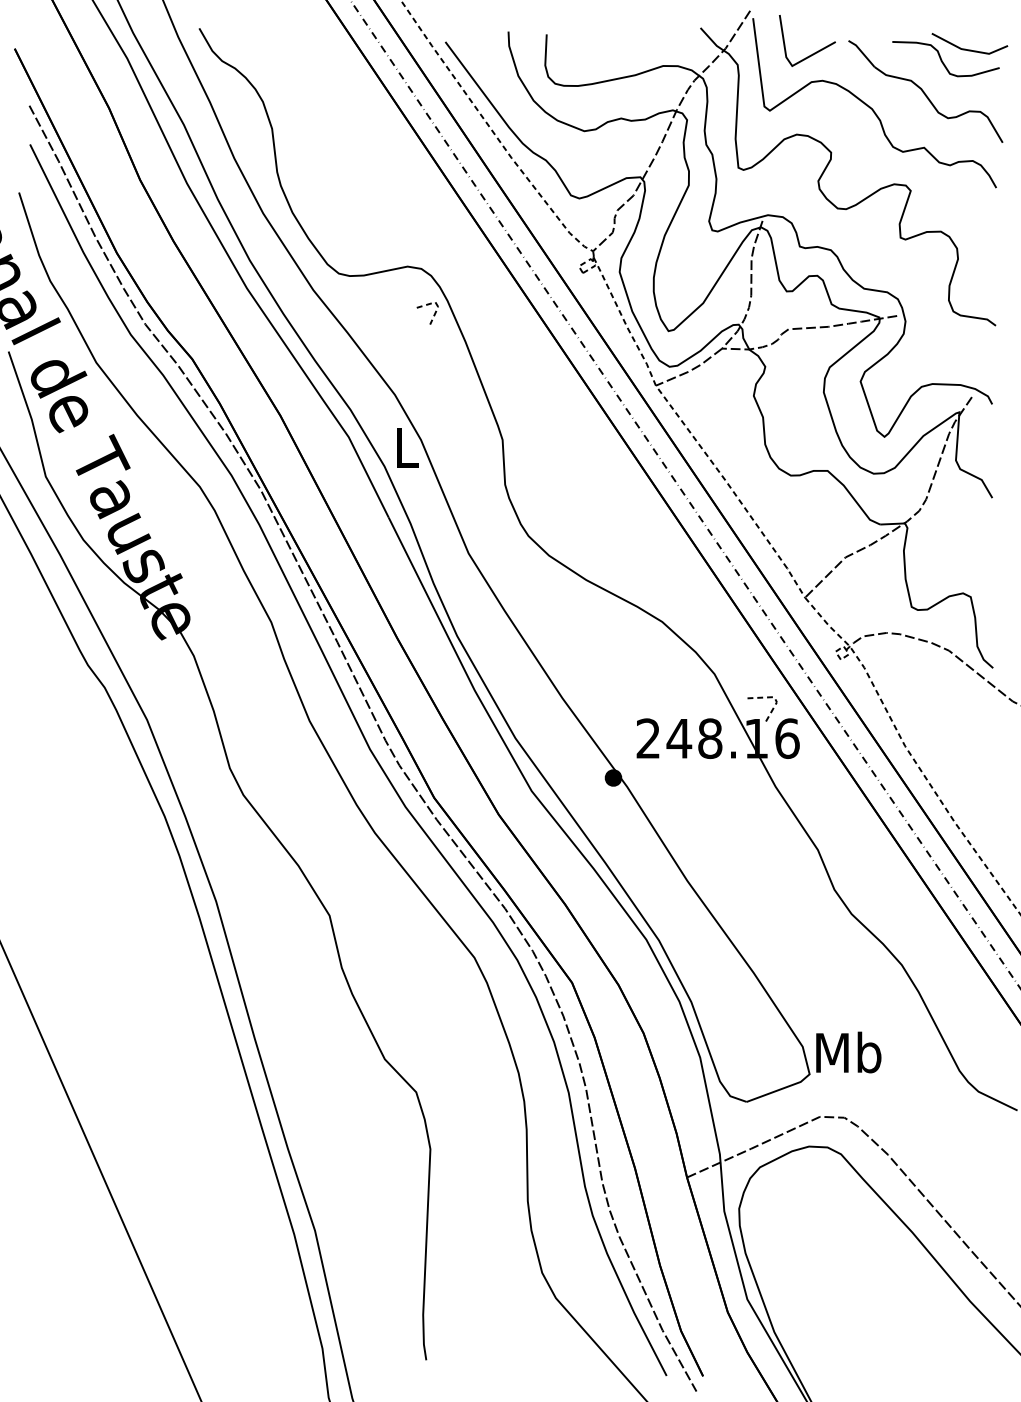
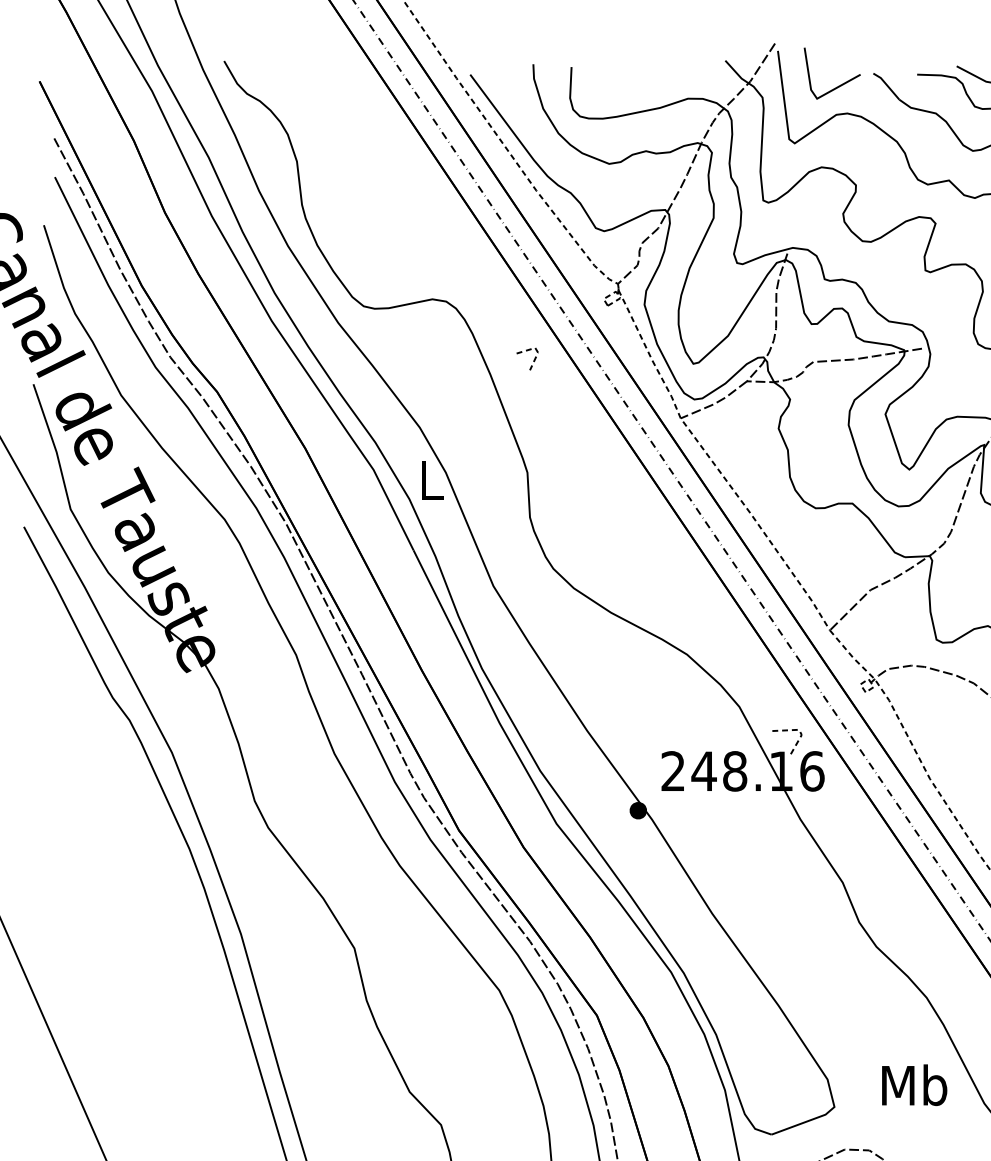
line: (433, 314) -> (533, 360), moved
text: (848, 1052) -> (914, 1085), moved

